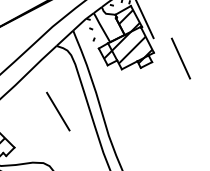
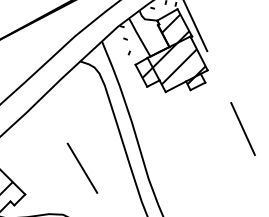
line: (180, 58) -> (242, 128), moved
line: (58, 111) -> (82, 168), moved

